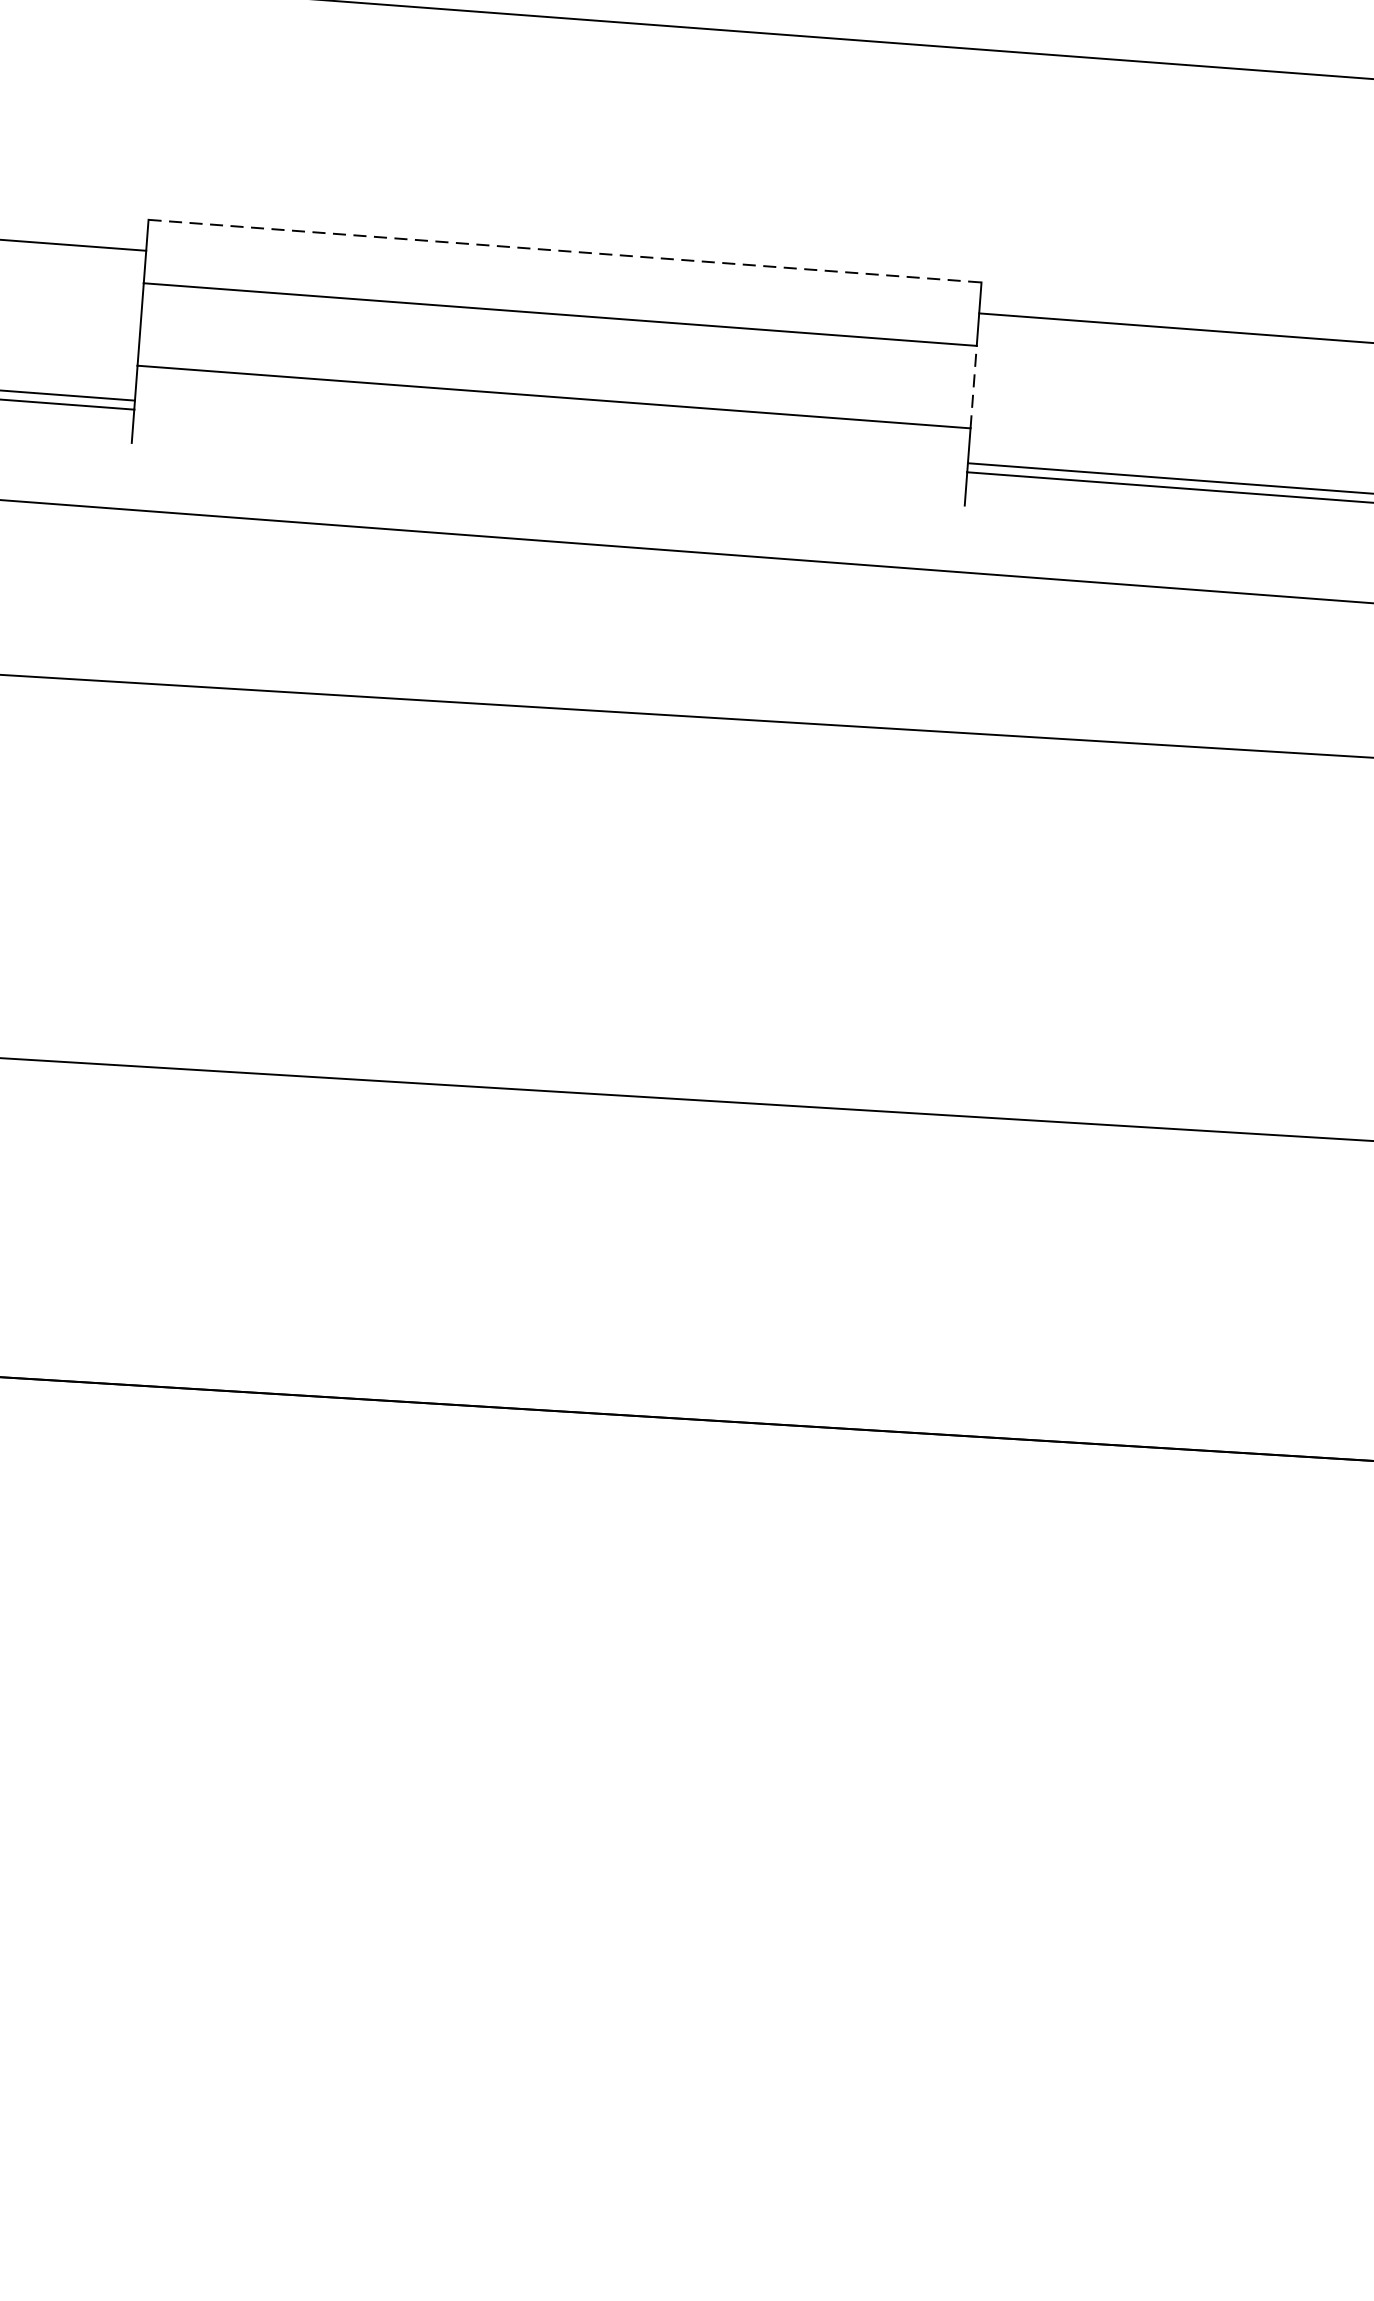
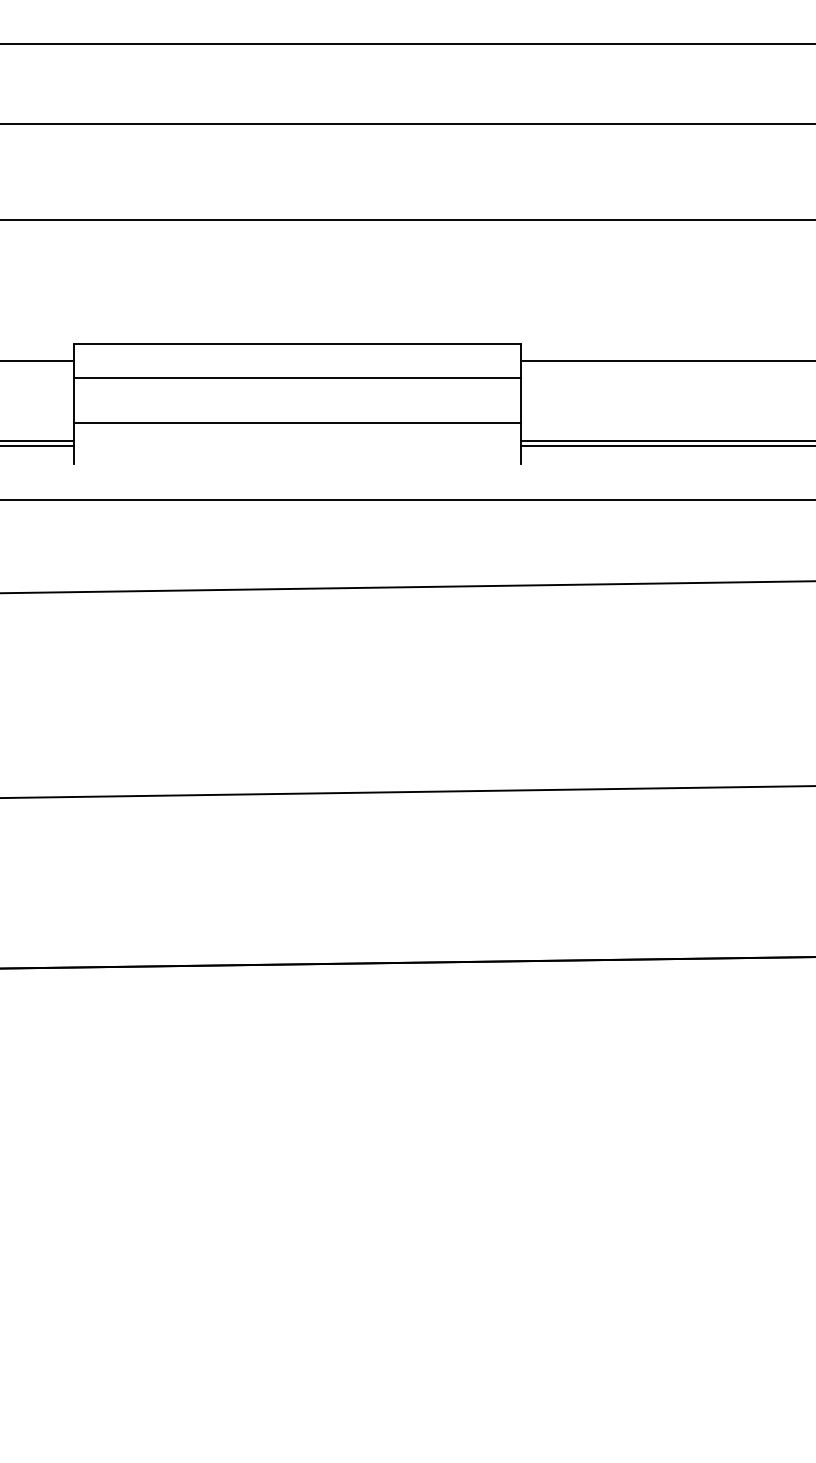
line: (565, 251) -> (297, 344), dashed -> solid
line: (972, 385) -> (520, 399), dashed -> solid

